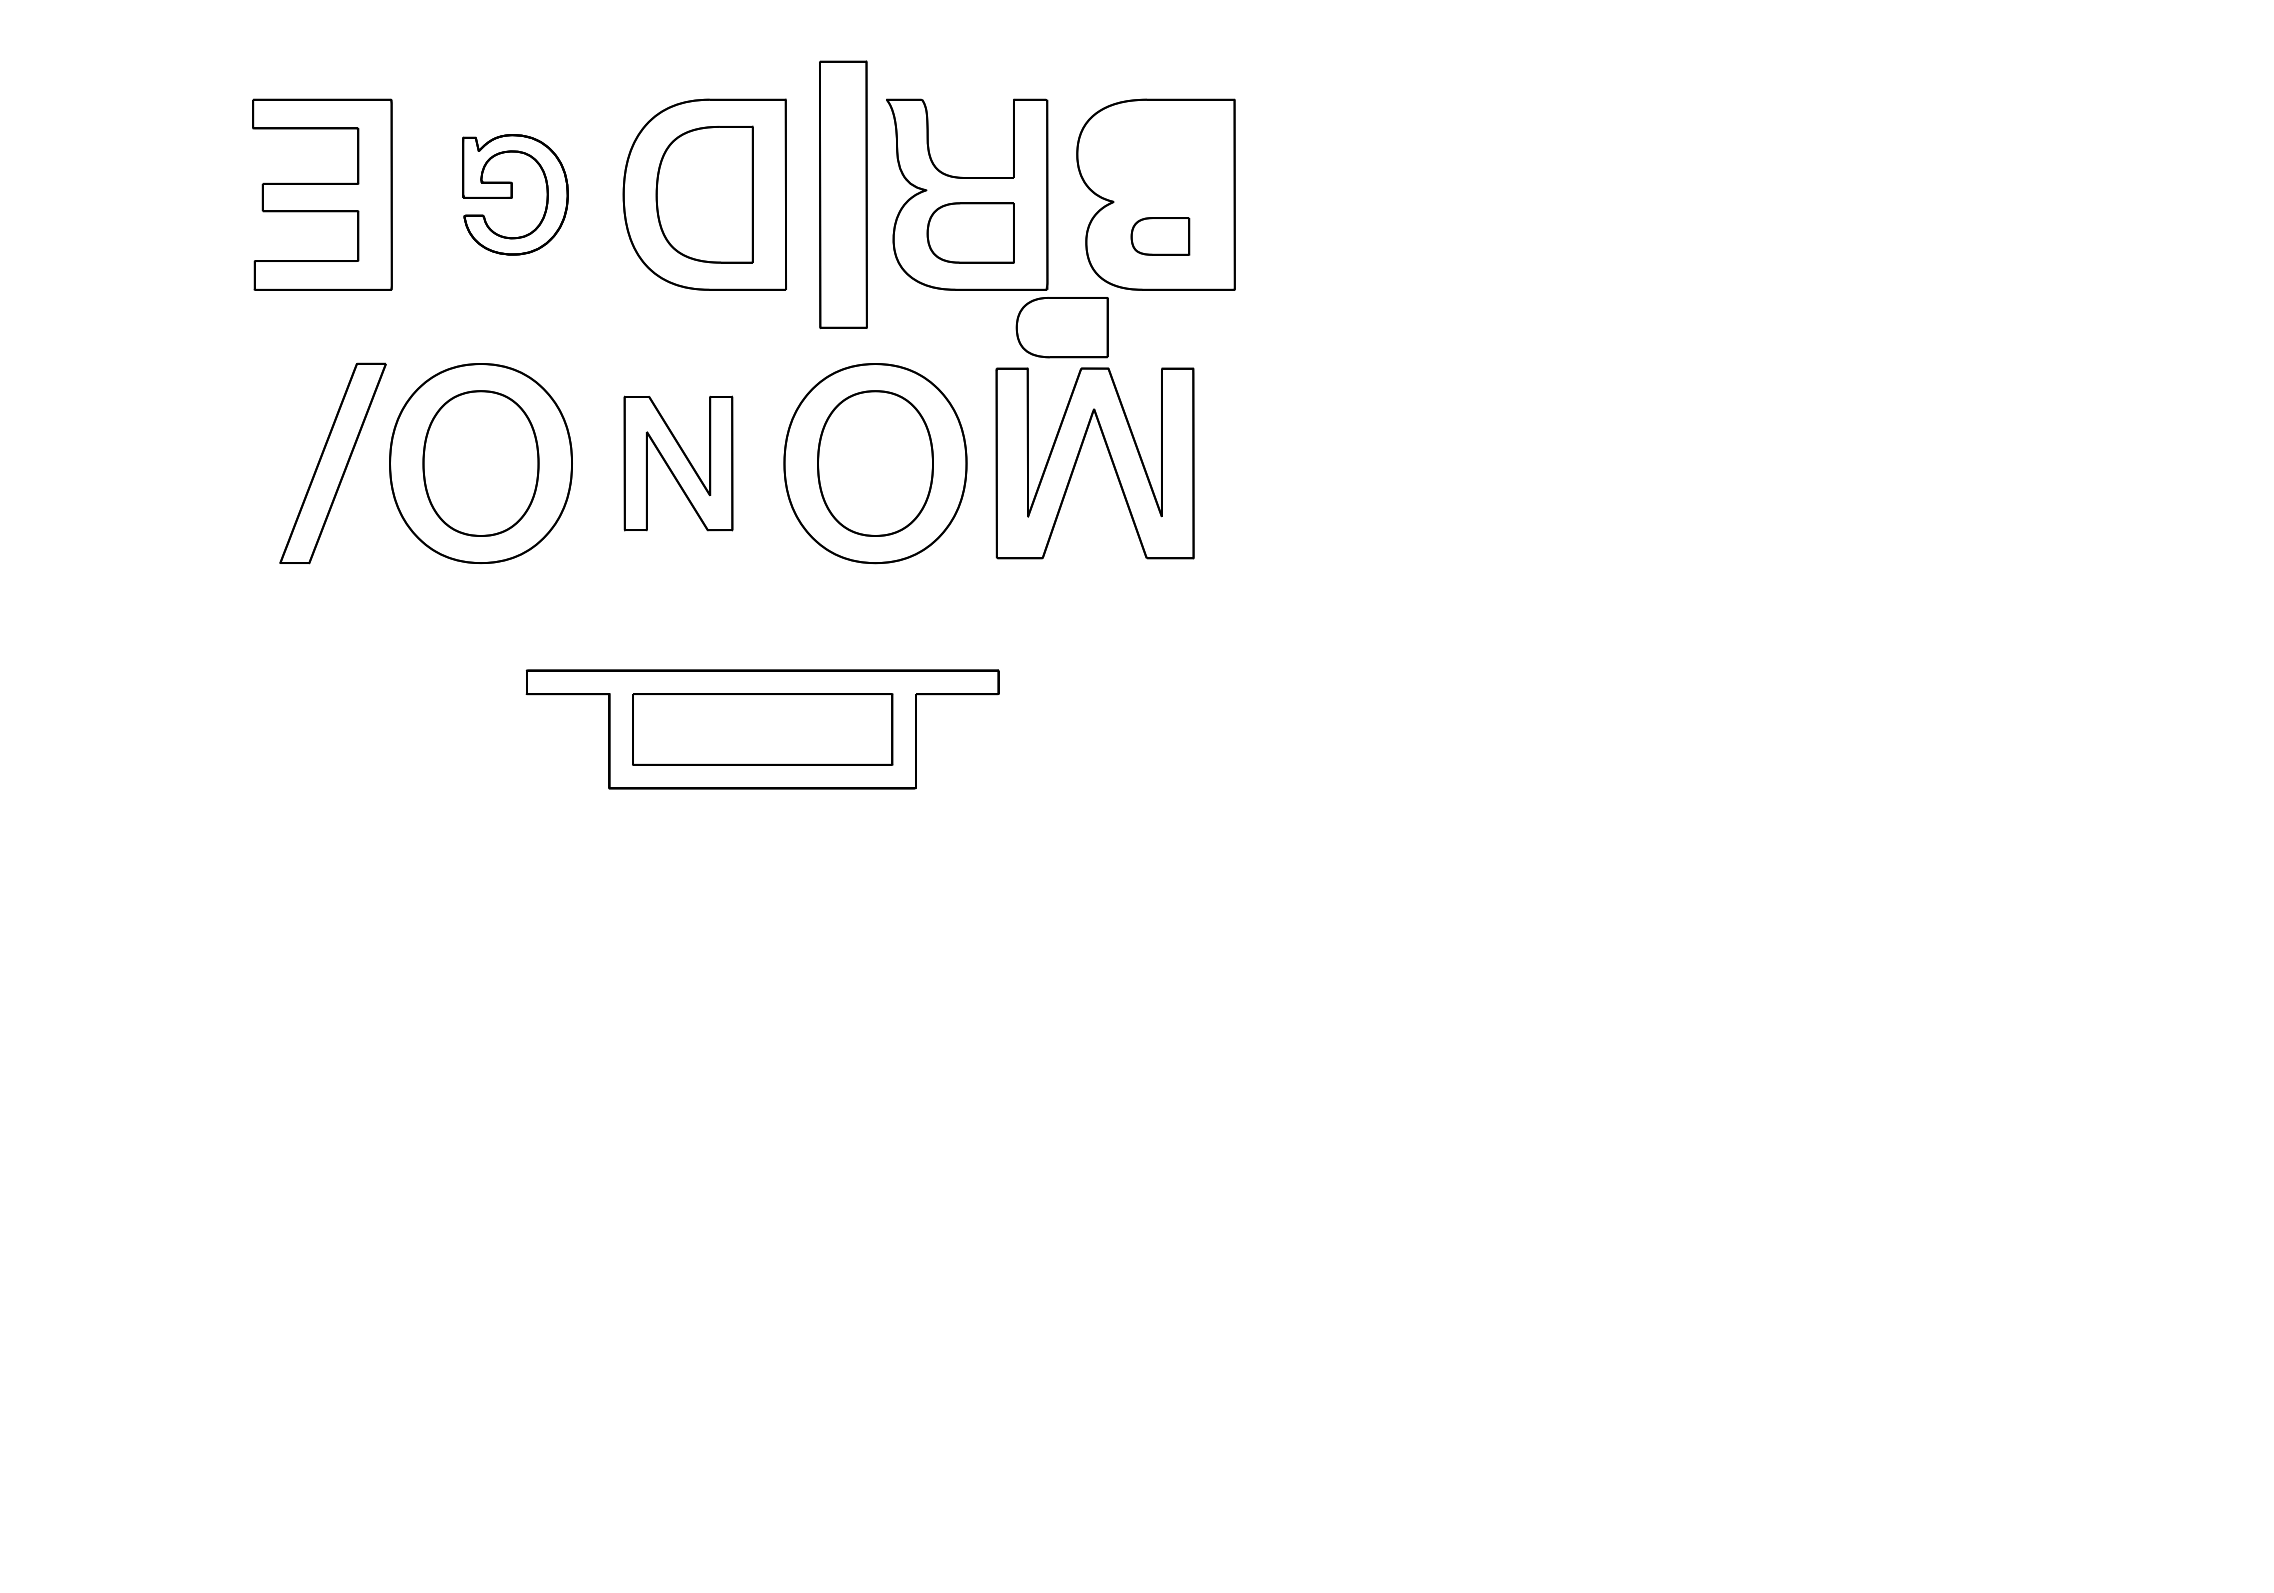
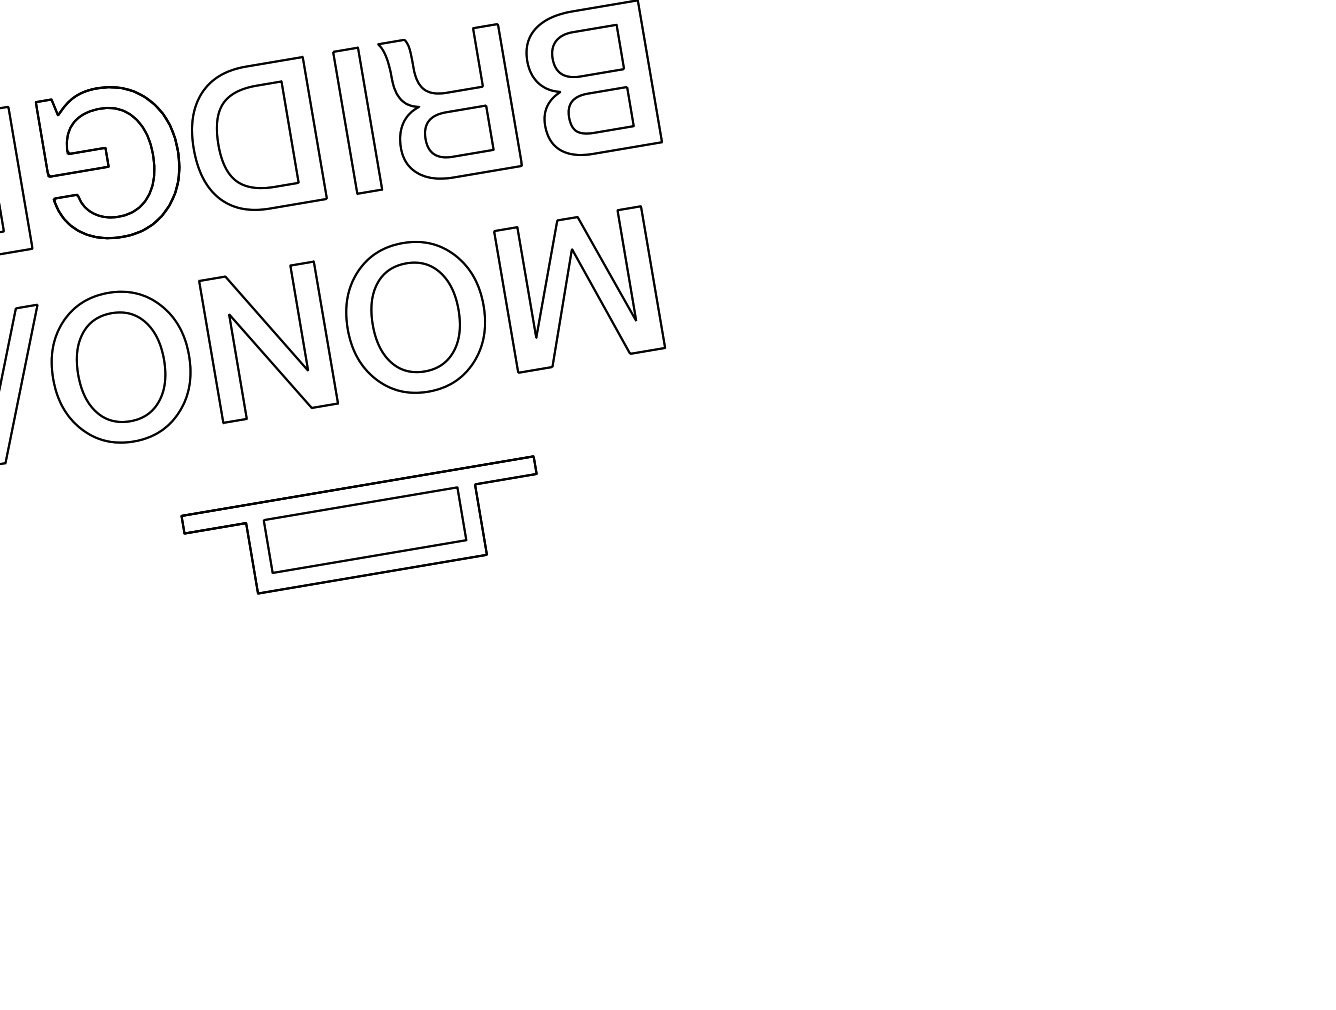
part: (515, 194) -> (112, 161), size x1.67
part: (842, 194) -> (357, 120), size x0.71
part: (1160, 236) -> (599, 111), size x1.43
part: (1061, 327) -> (585, 52), moved
part: (678, 463) -> (268, 342), size x1.43

